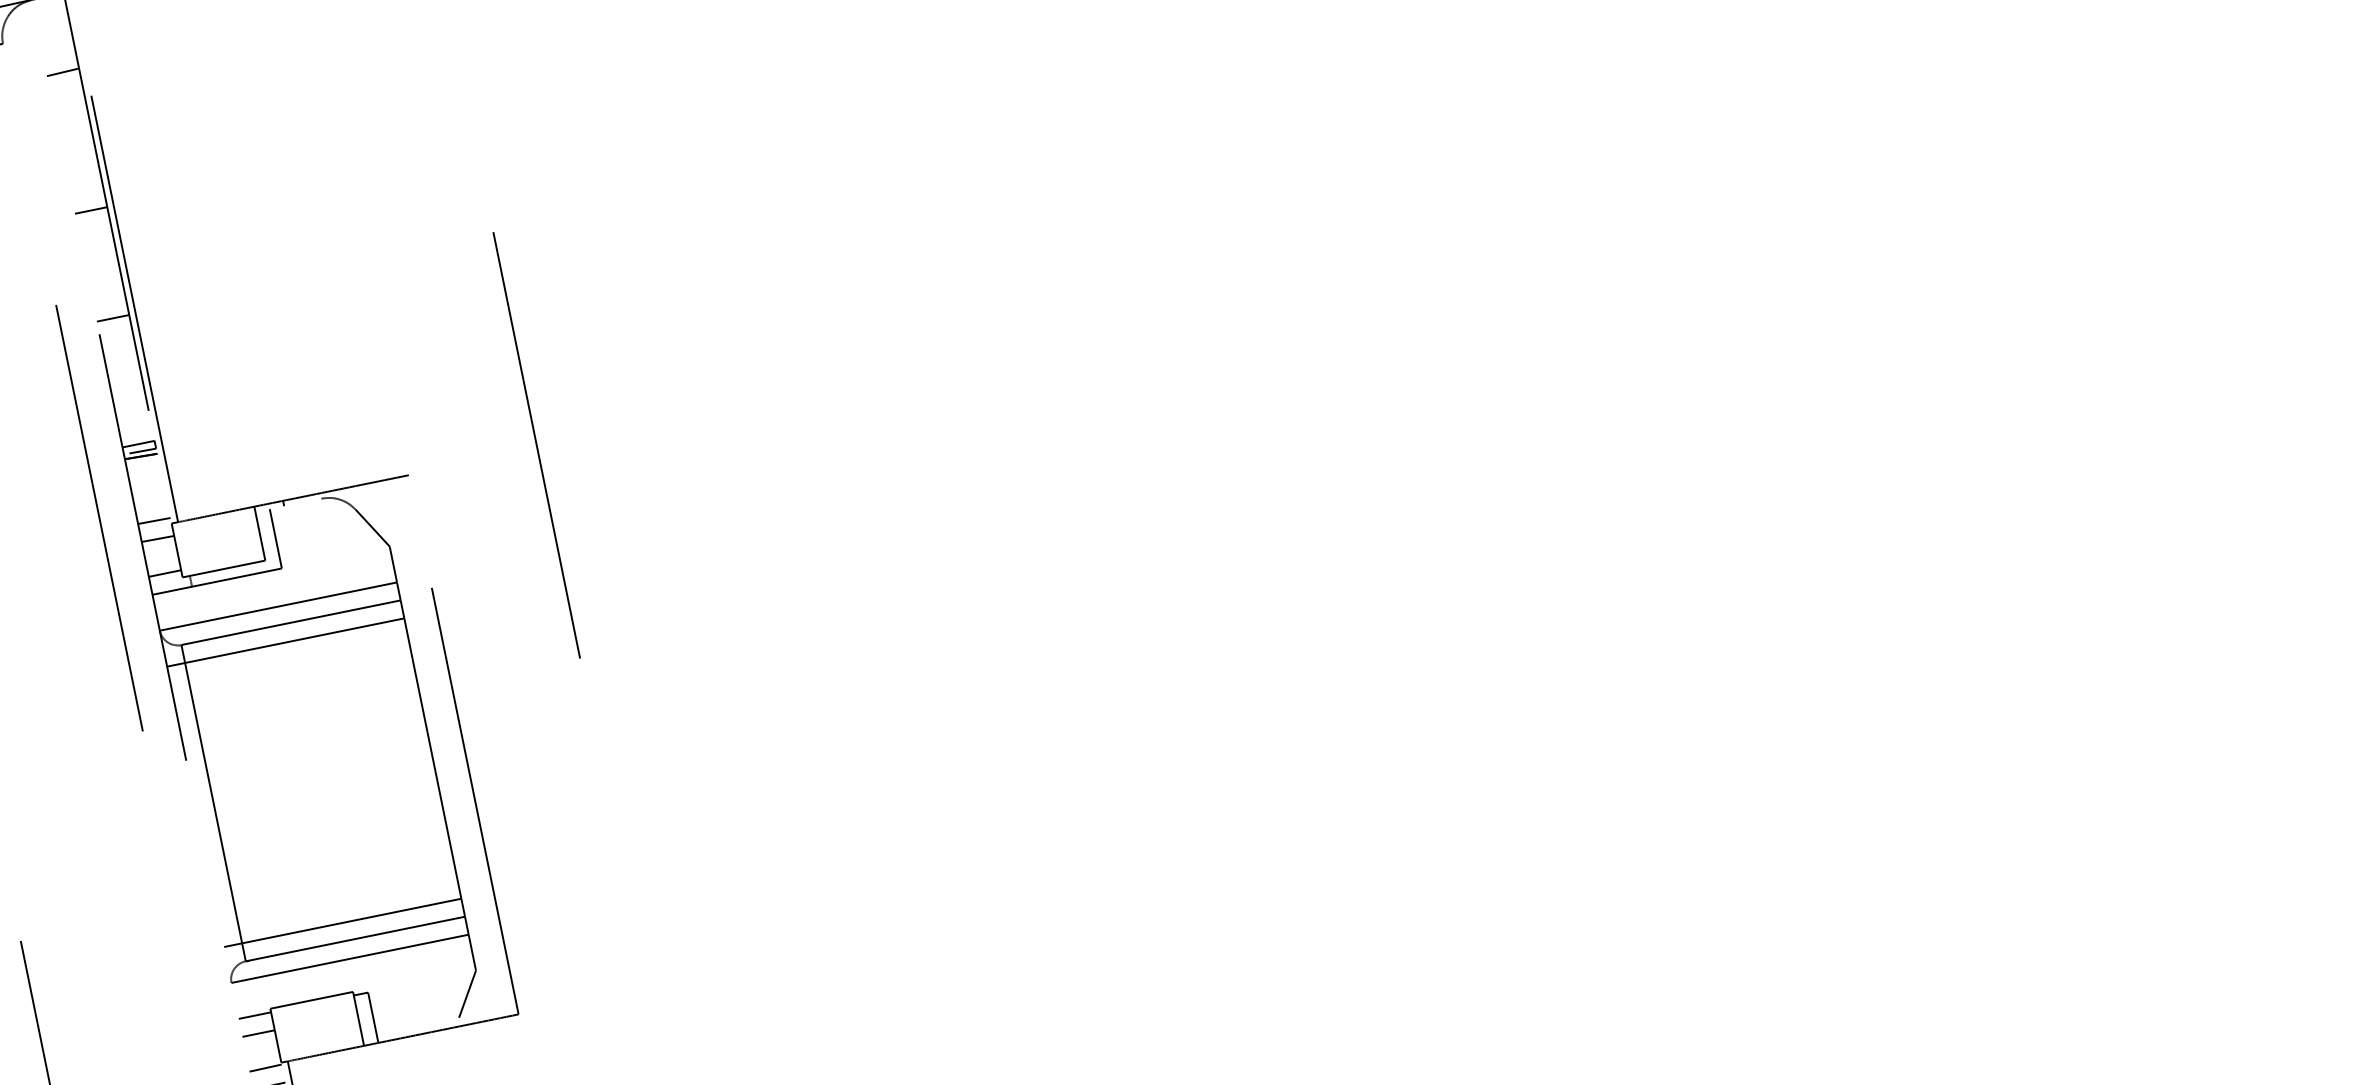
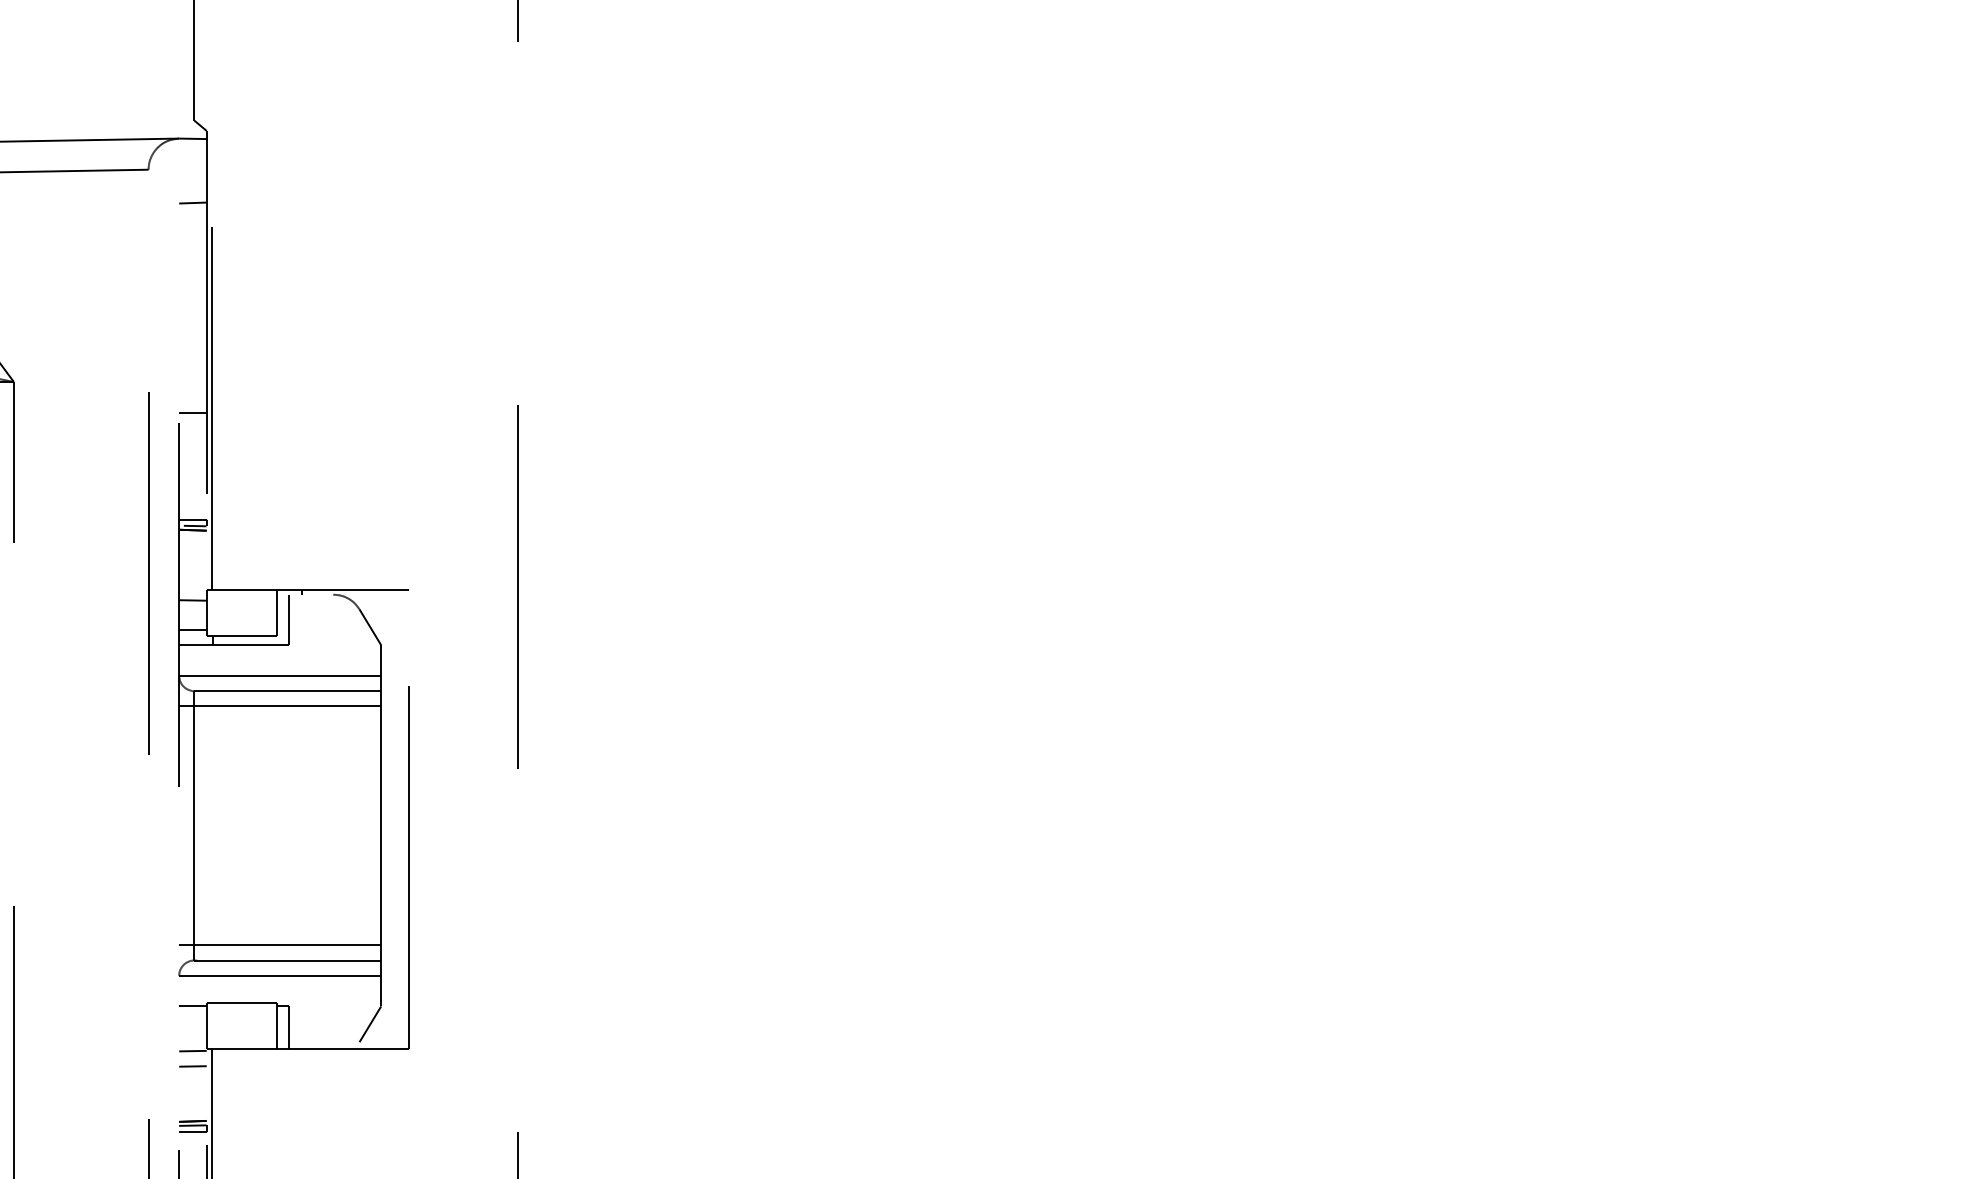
line: (90, 210) -> (192, 320), removed
line: (153, 520) -> (192, 584), removed
line: (258, 1033) -> (192, 1021), removed

